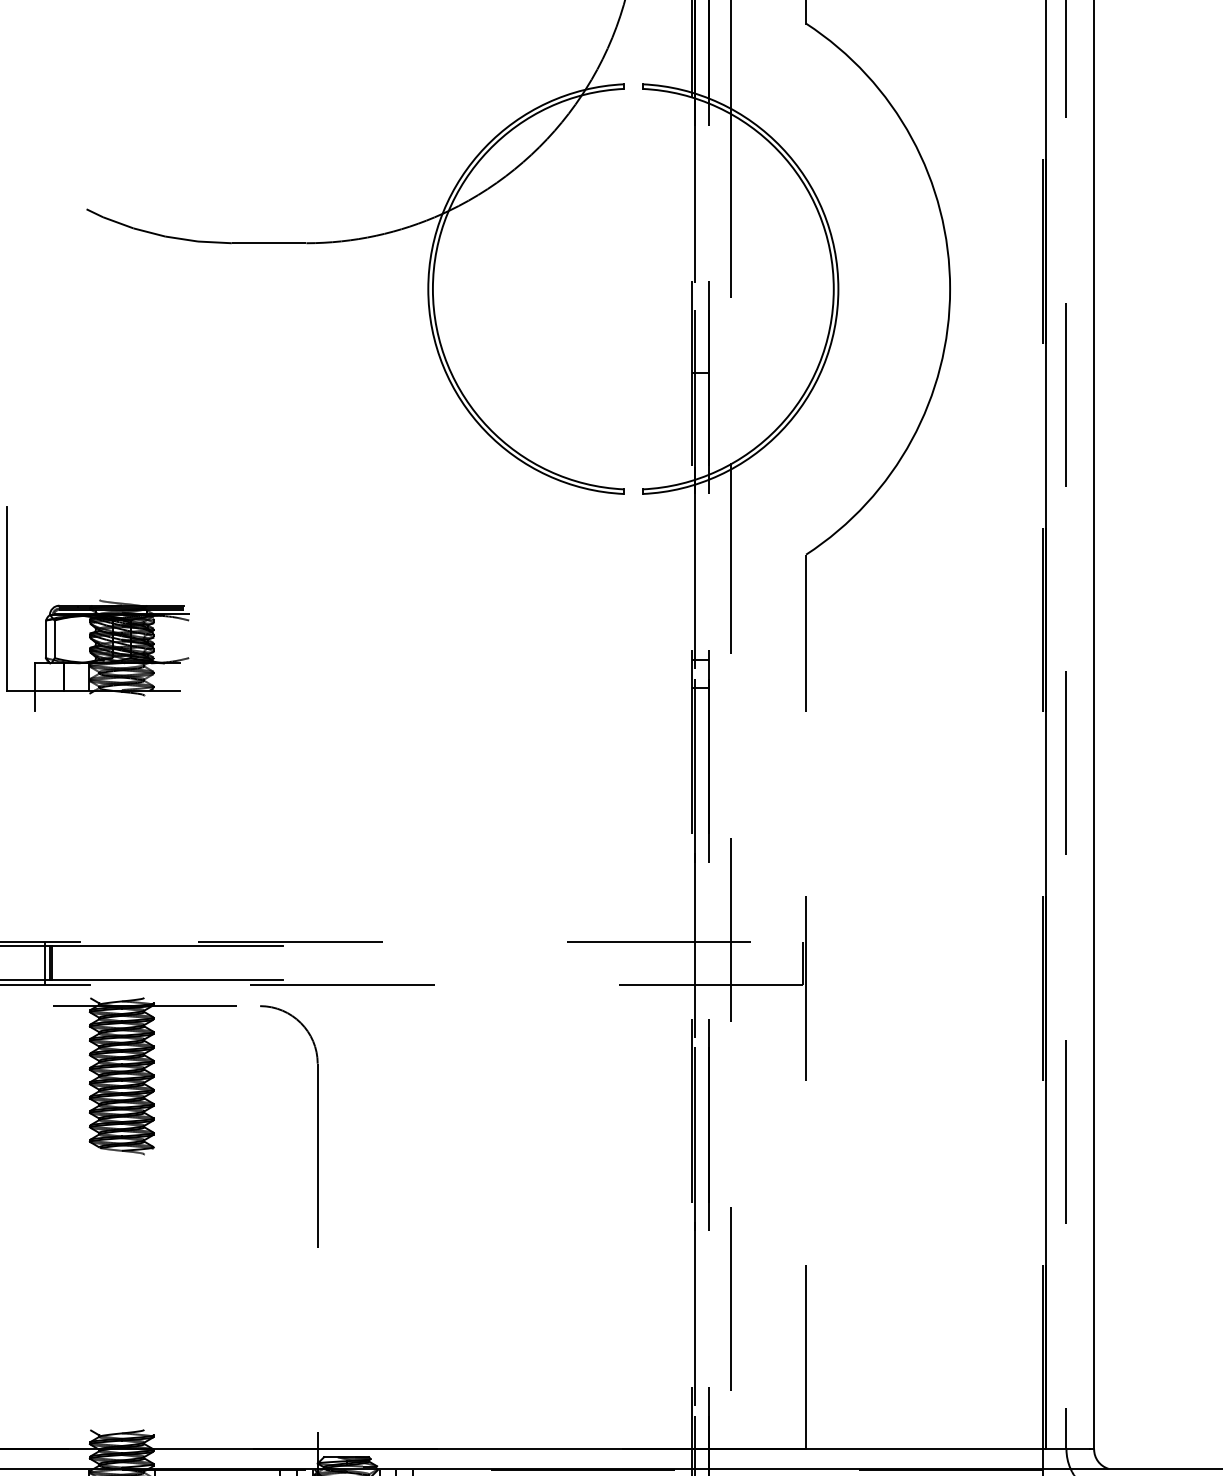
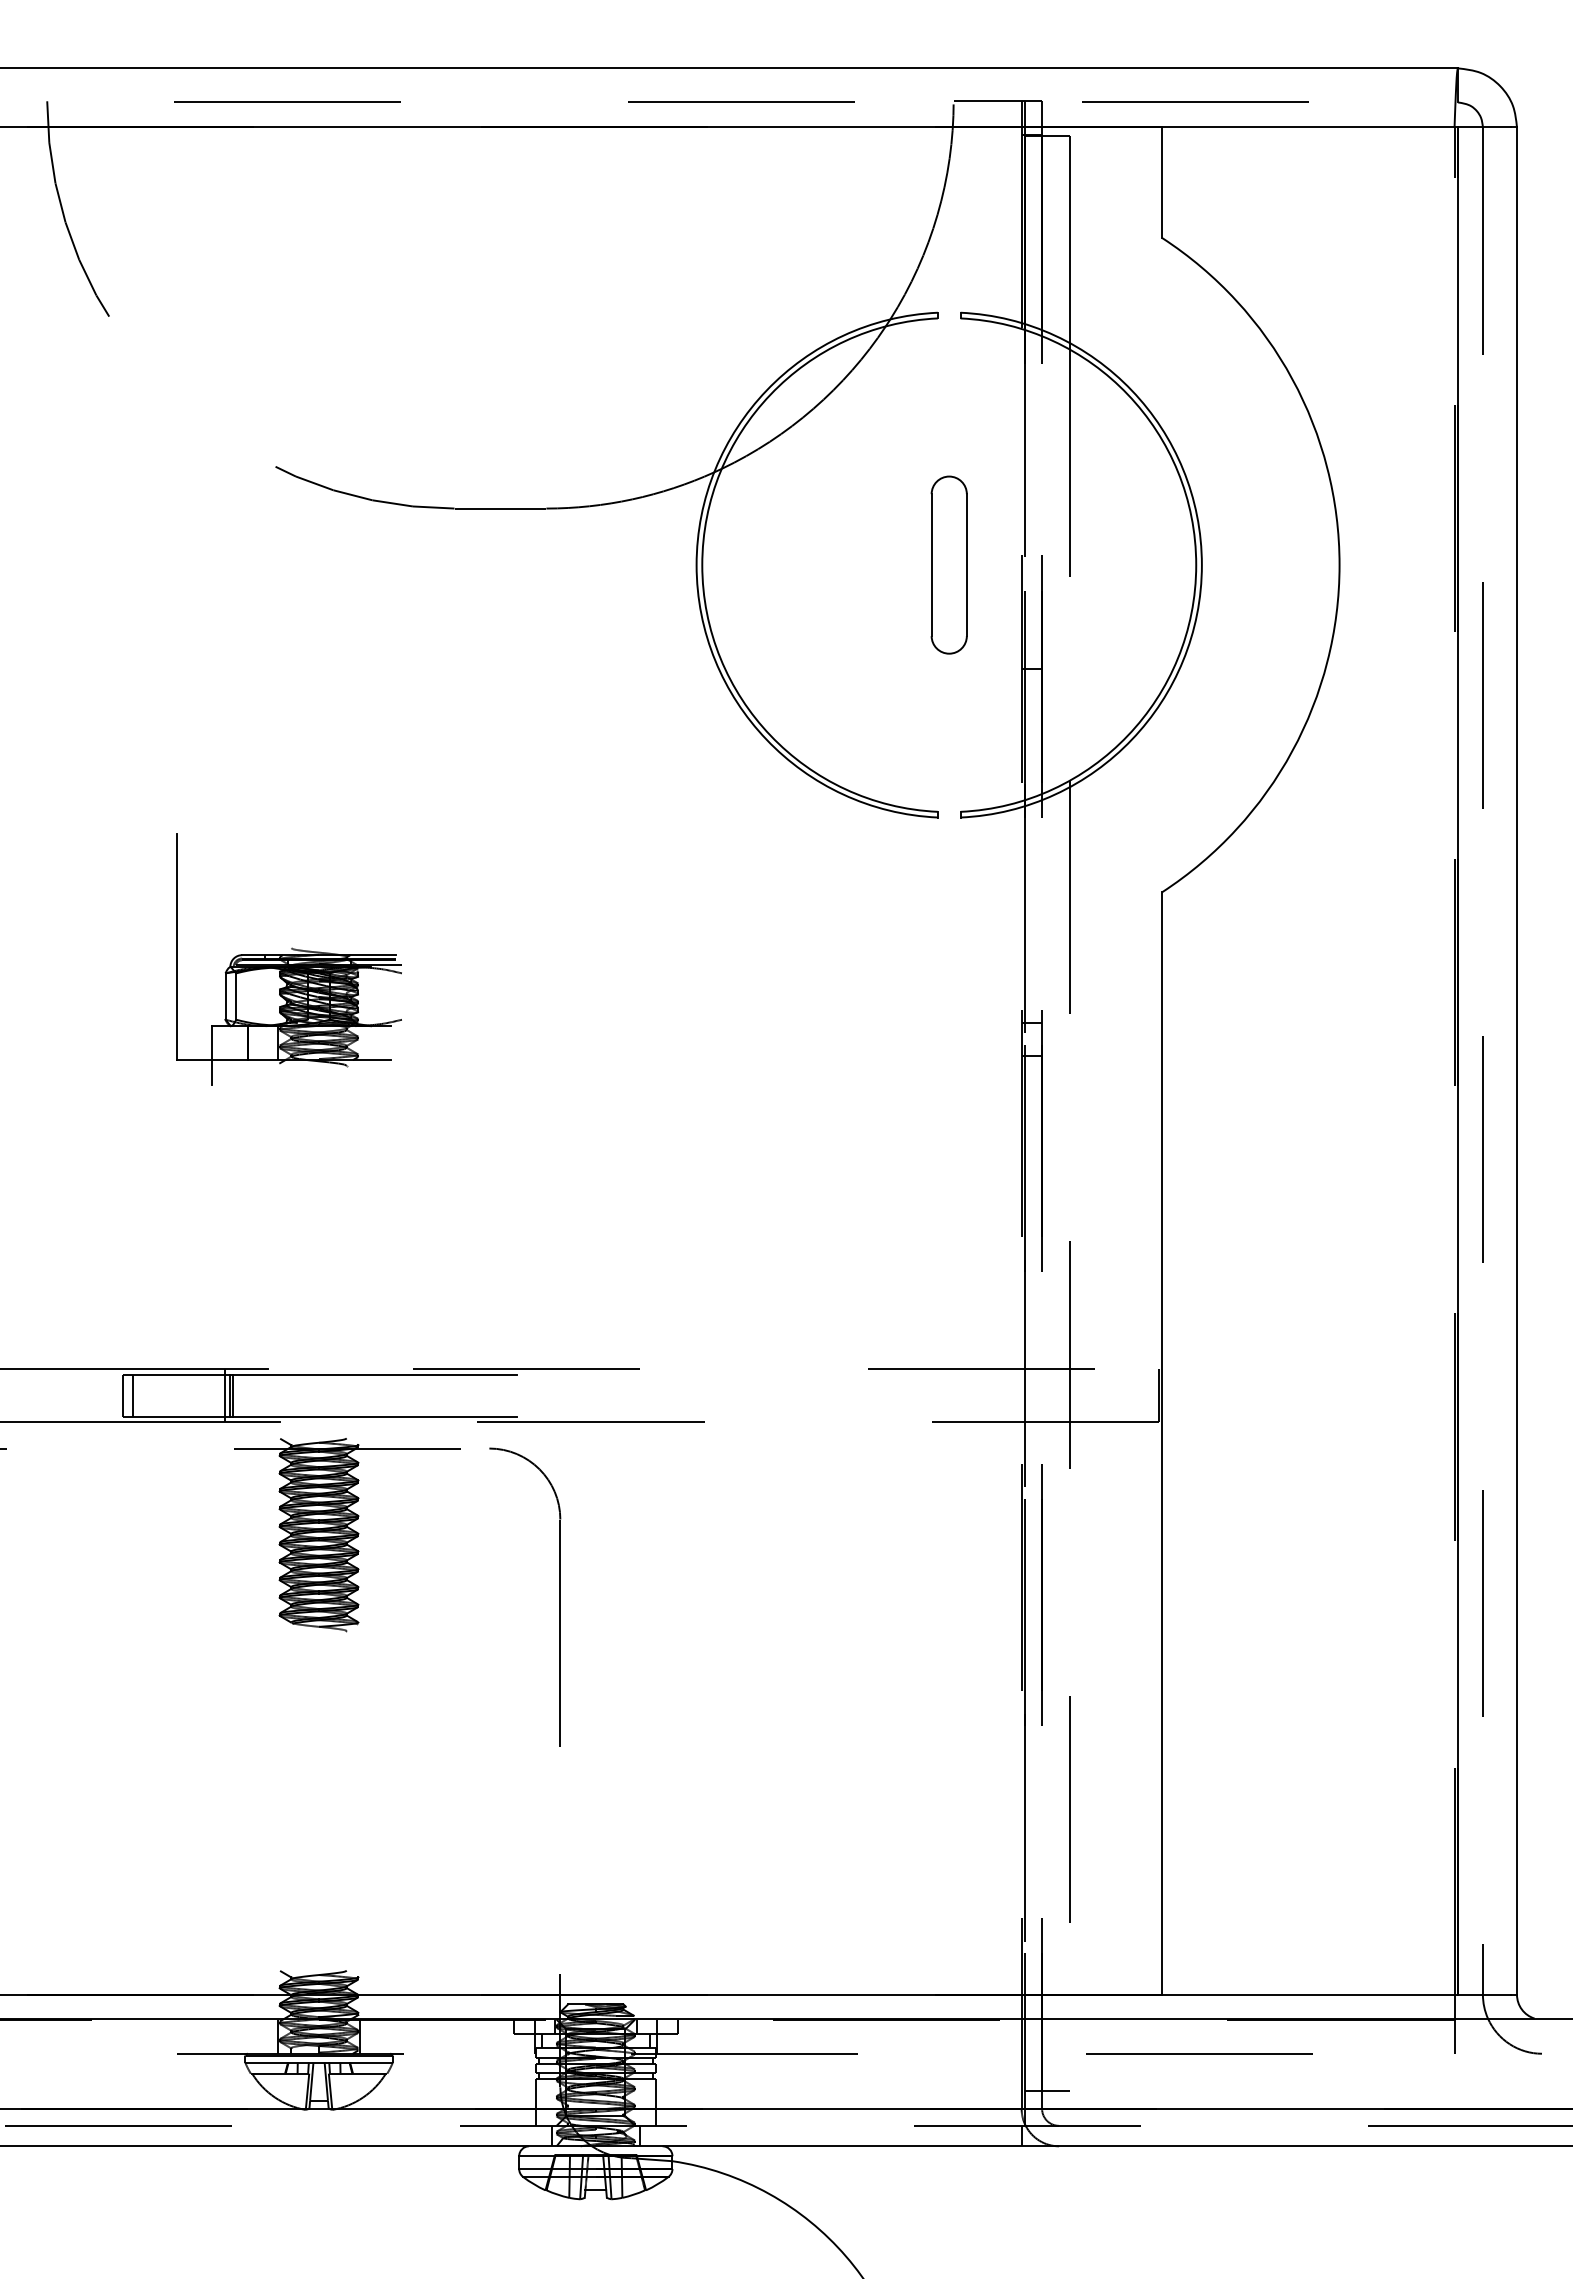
part: (632, 288) -> (948, 564), added
line: (806, 1002) -> (1162, 1443), dashed -> solid

